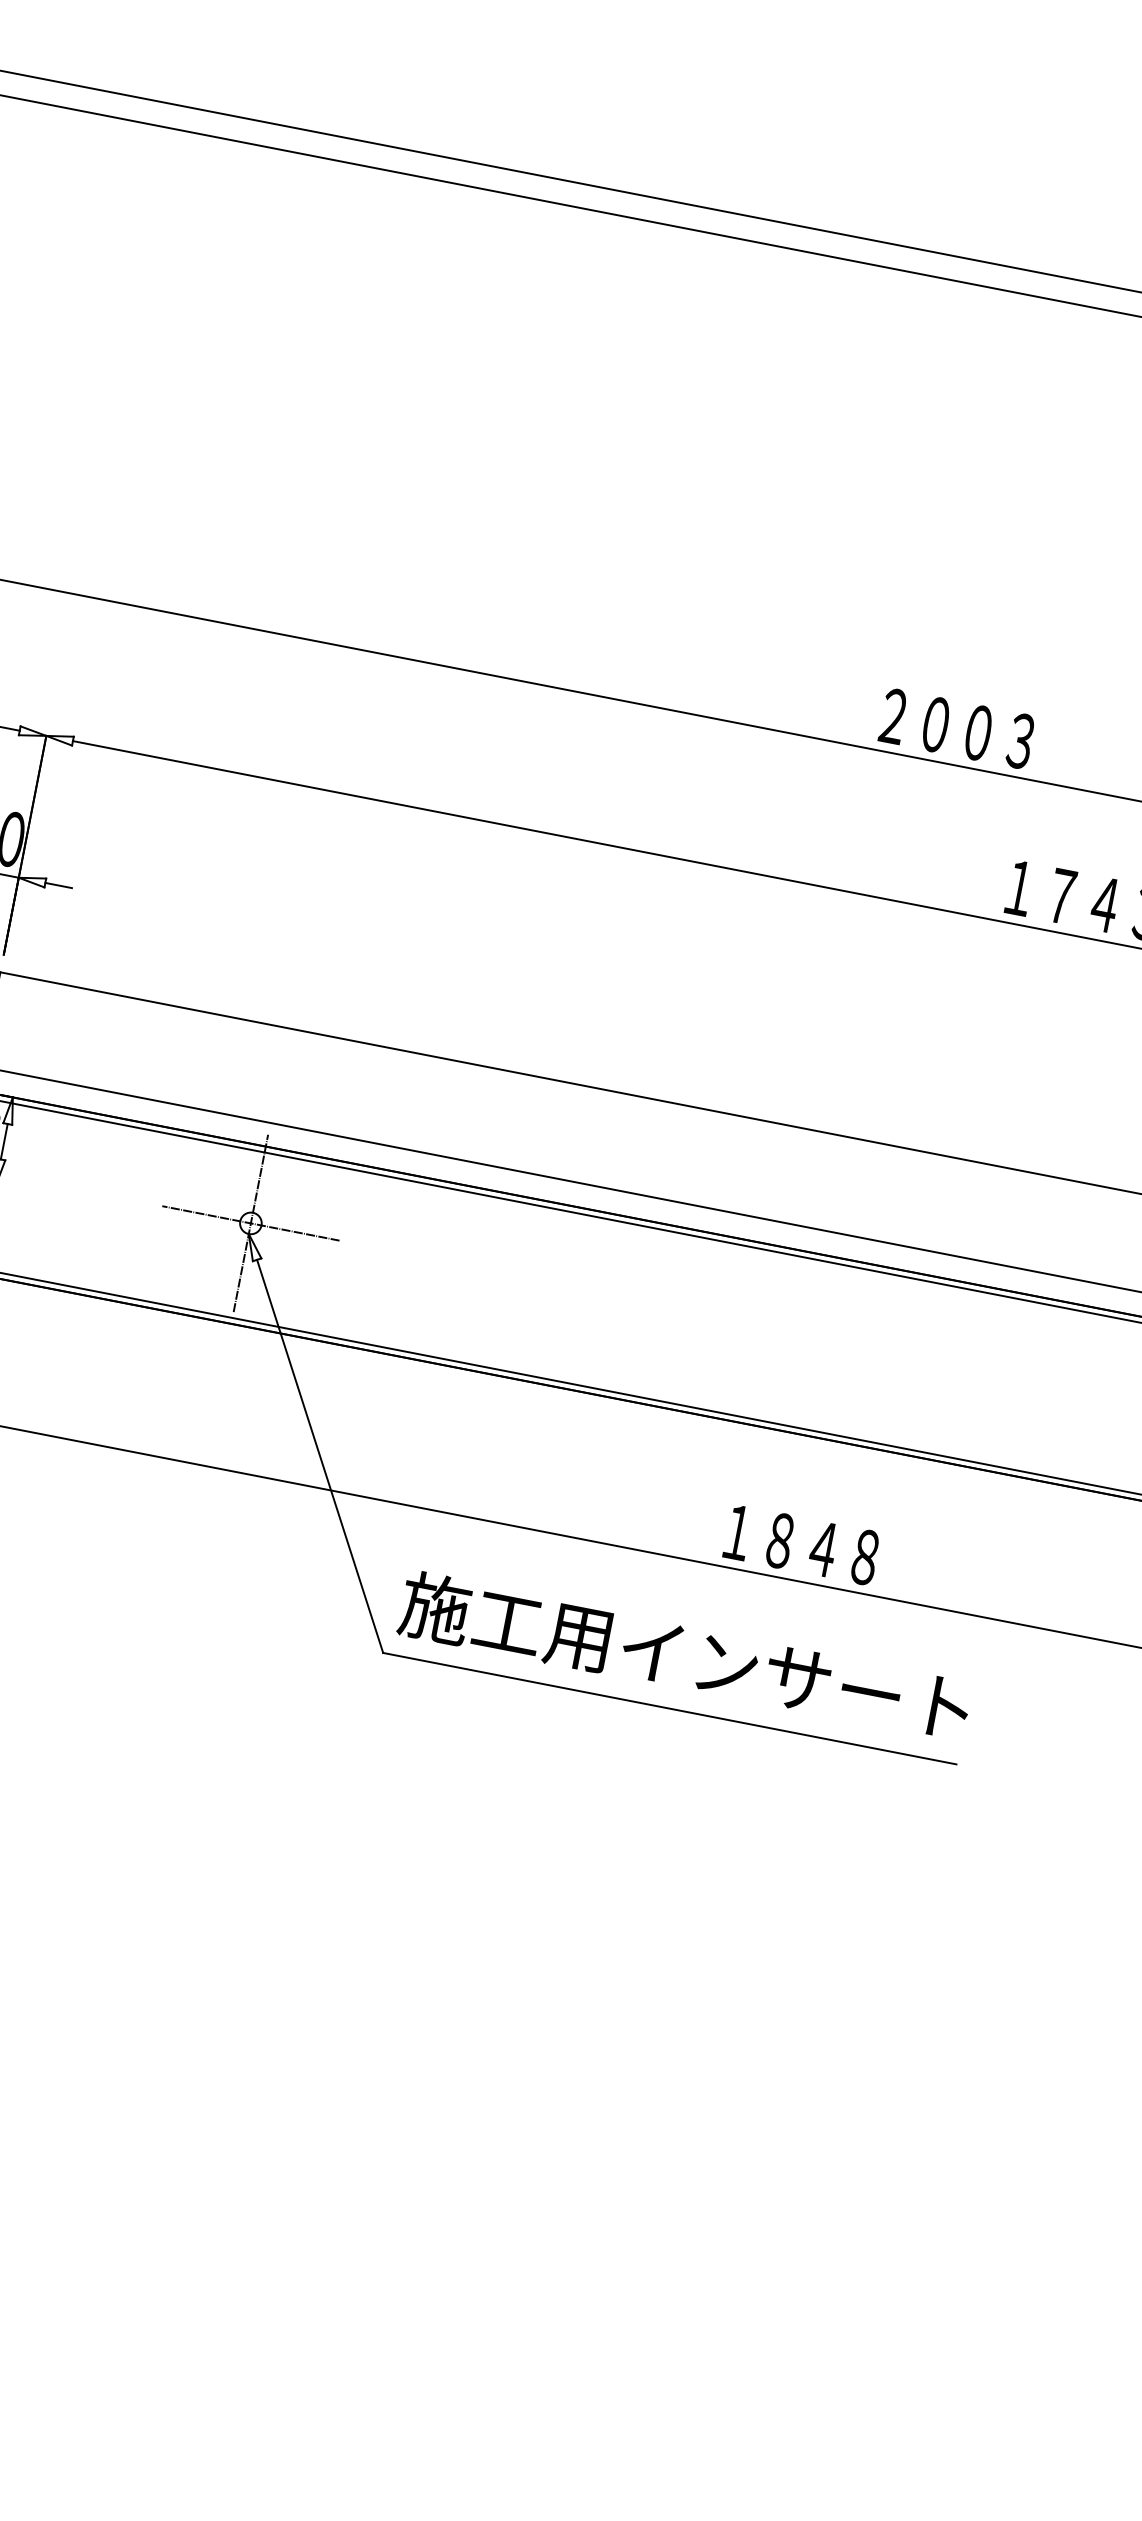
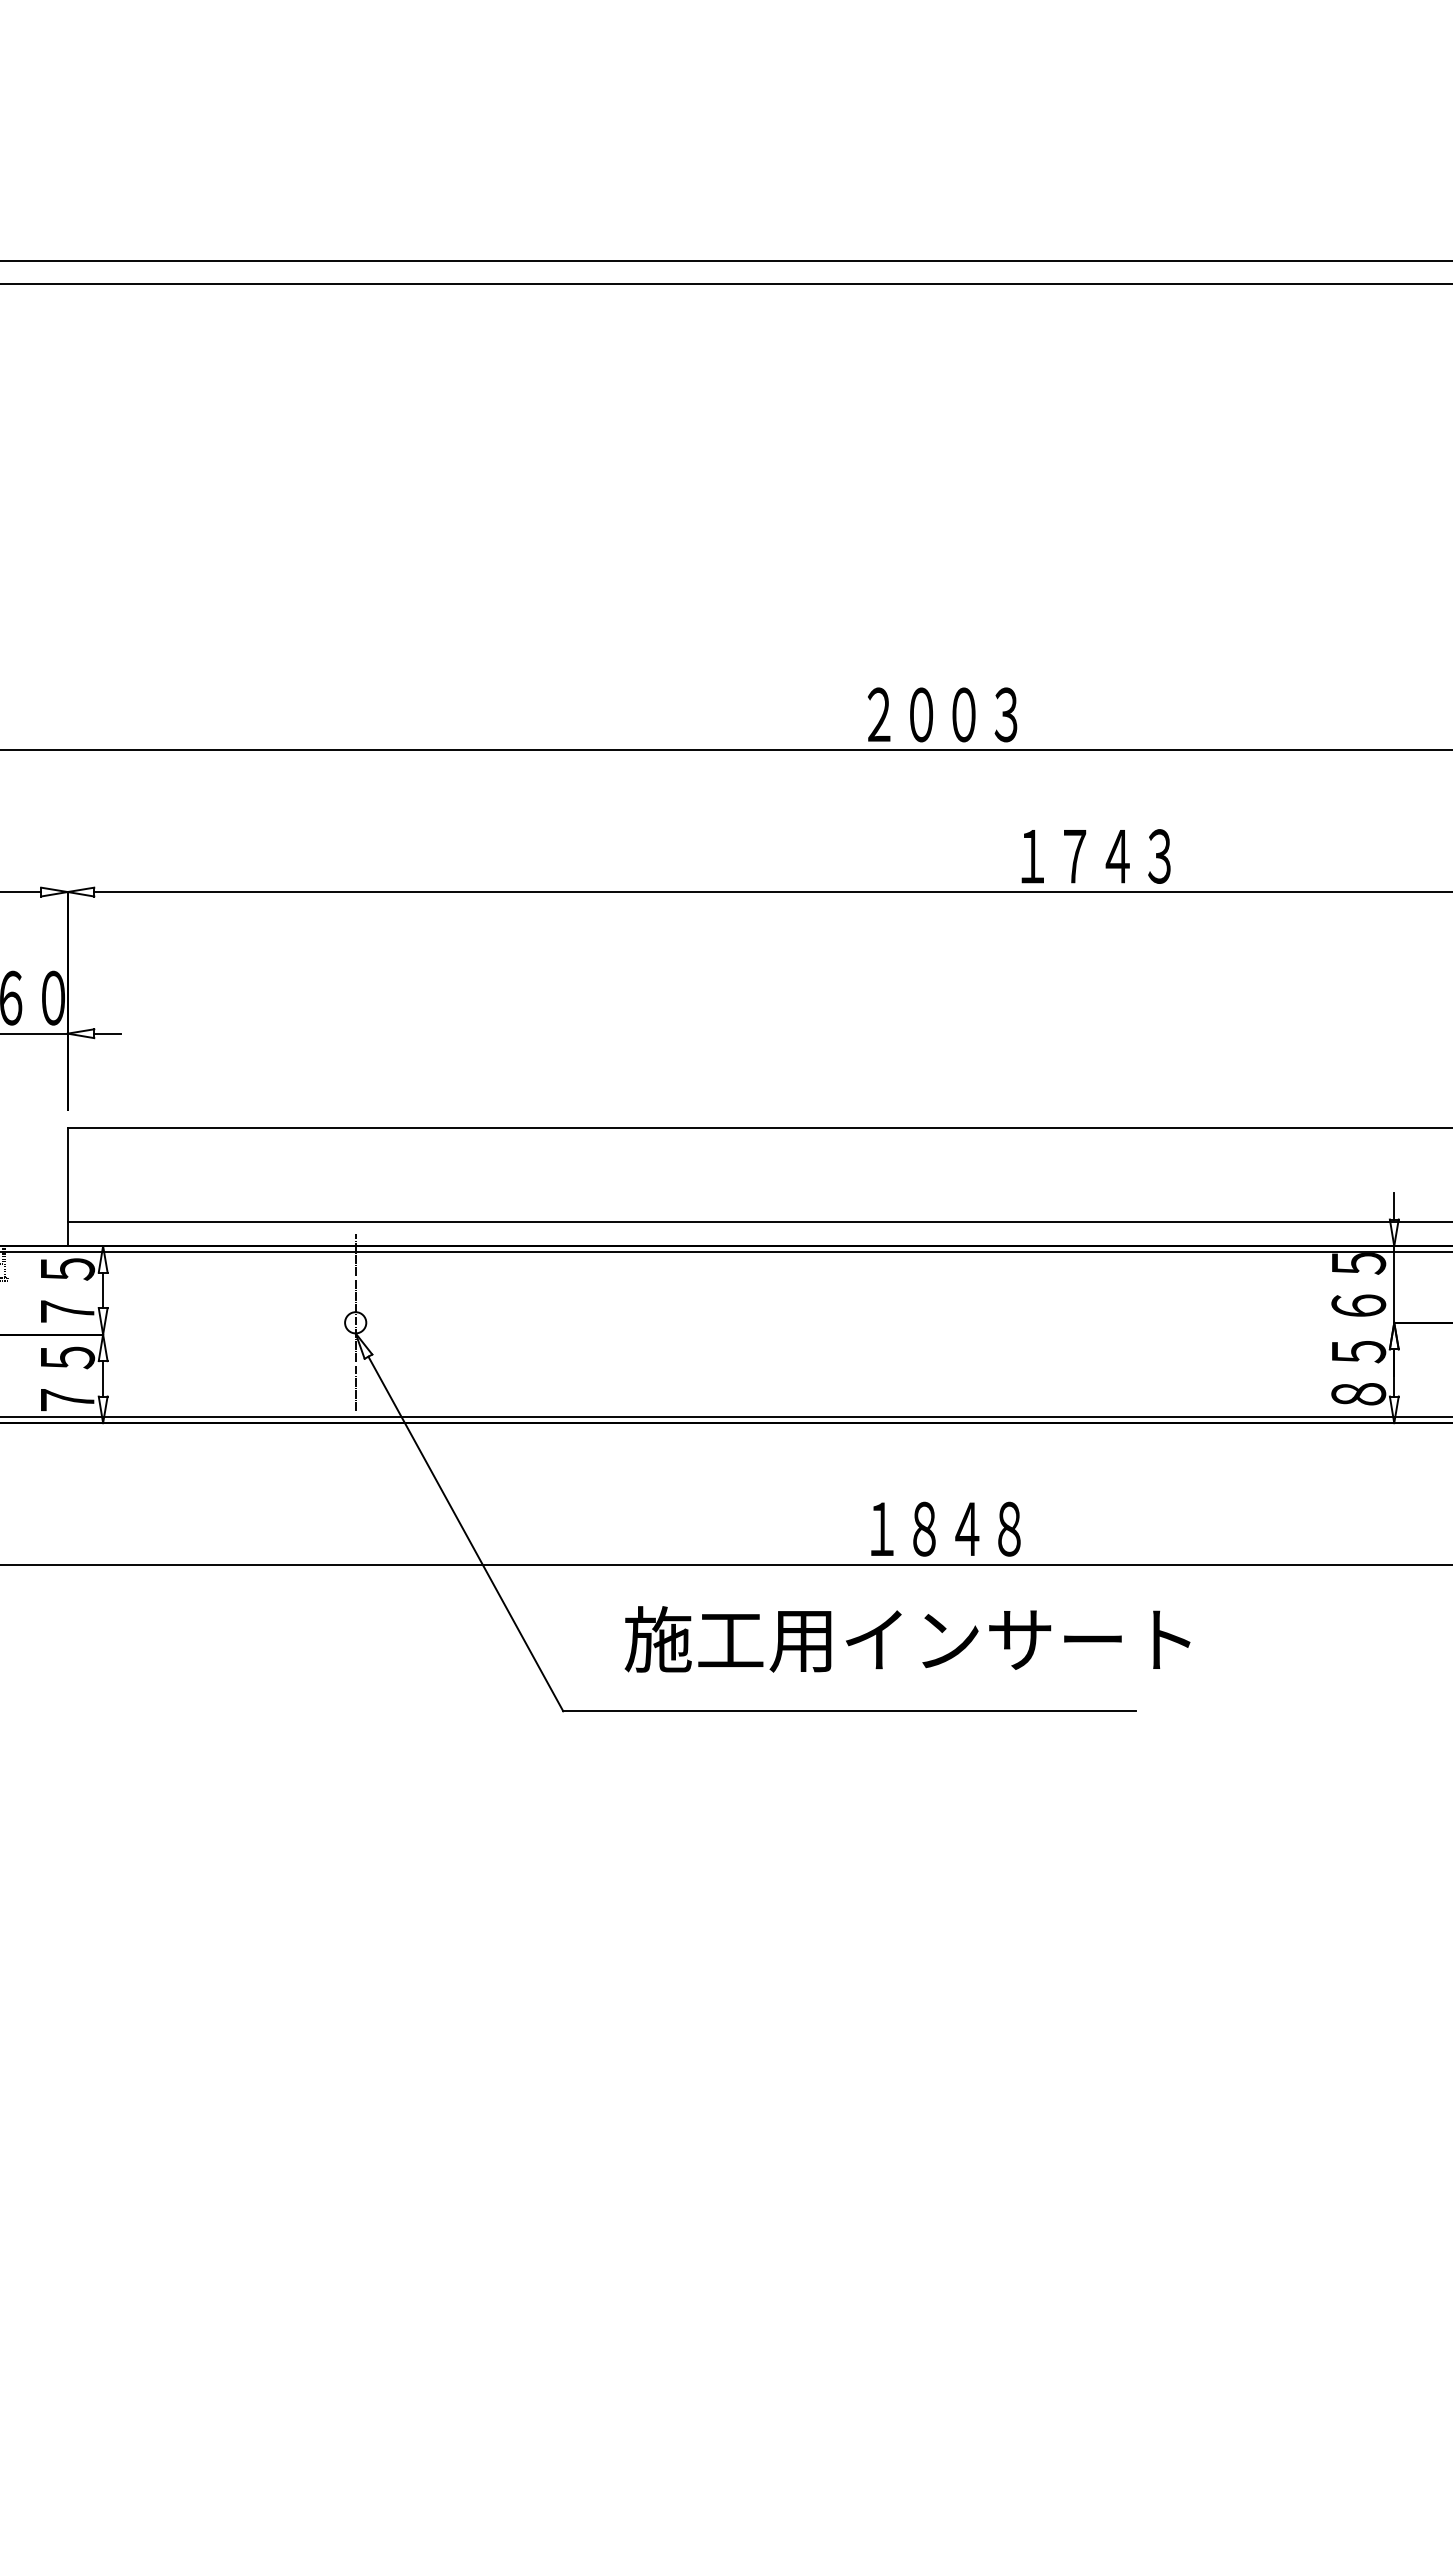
line: (250, 1223) -> (355, 1322), removed
text: (685, 1656) -> (907, 1639), moved

